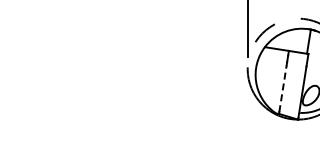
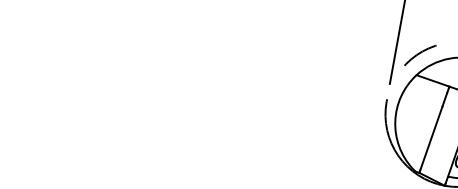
line: (282, 88) -> (430, 137), dashed -> solid

